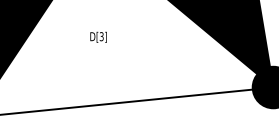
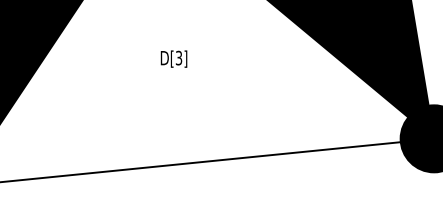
text: (98, 36) -> (173, 57), moved

